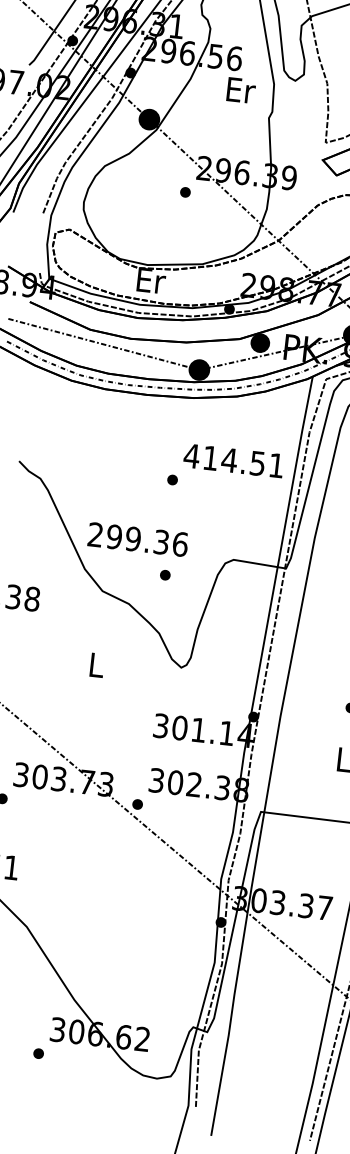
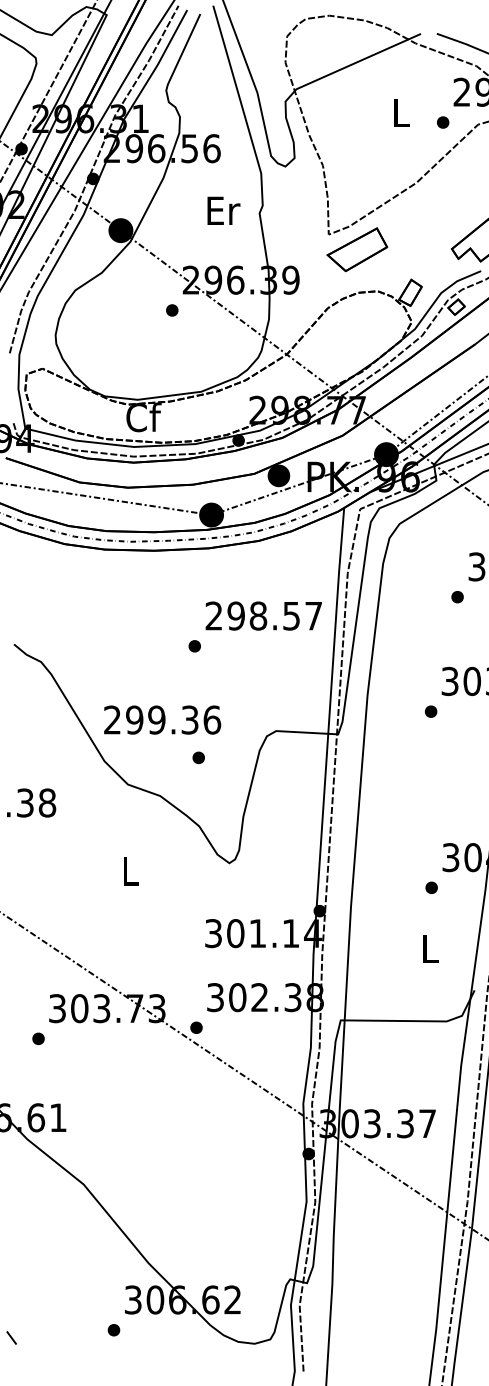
text: (241, 90) -> (223, 210), moved
text: (150, 280) -> (143, 417), Er -> Cf
text: (233, 460) -> (262, 615), 414.51 -> 298.57

